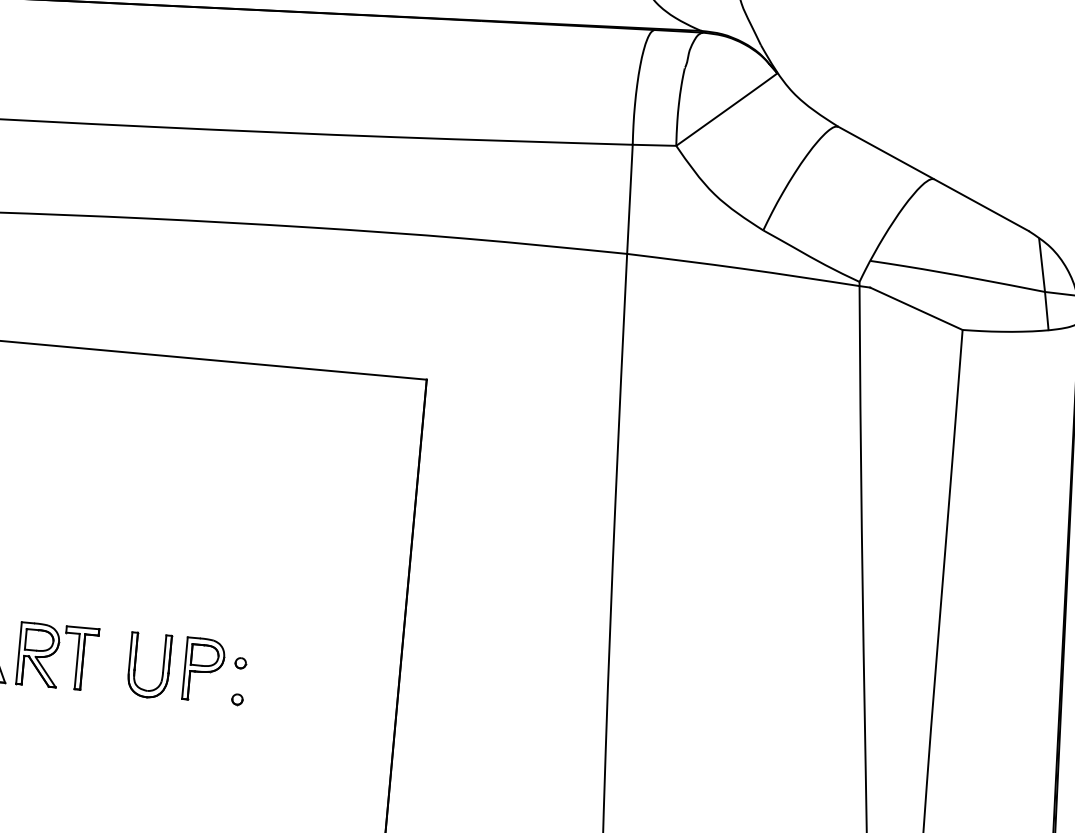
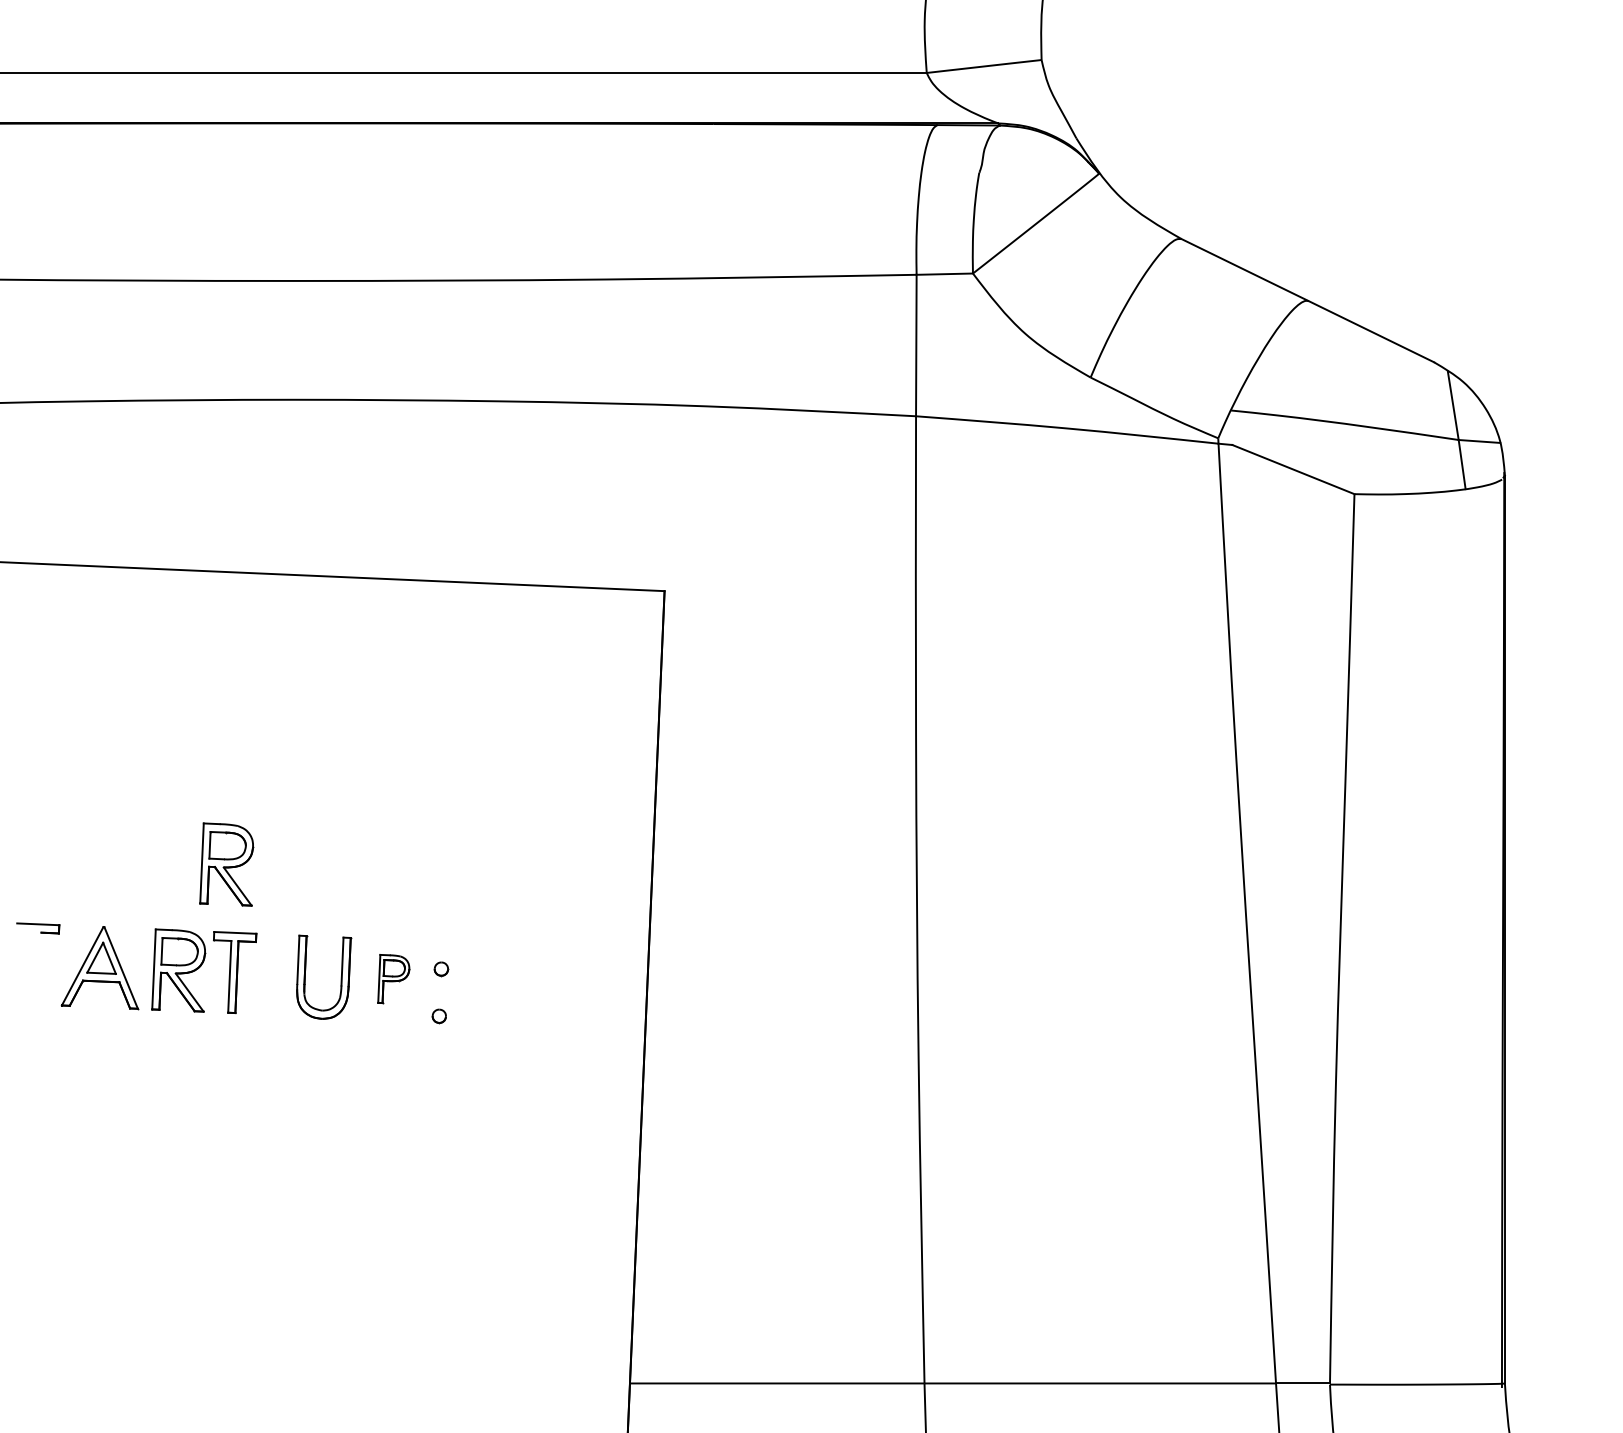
part: (78, 574) -> (226, 864), added
part: (203, 668) -> (393, 978), size x0.6

